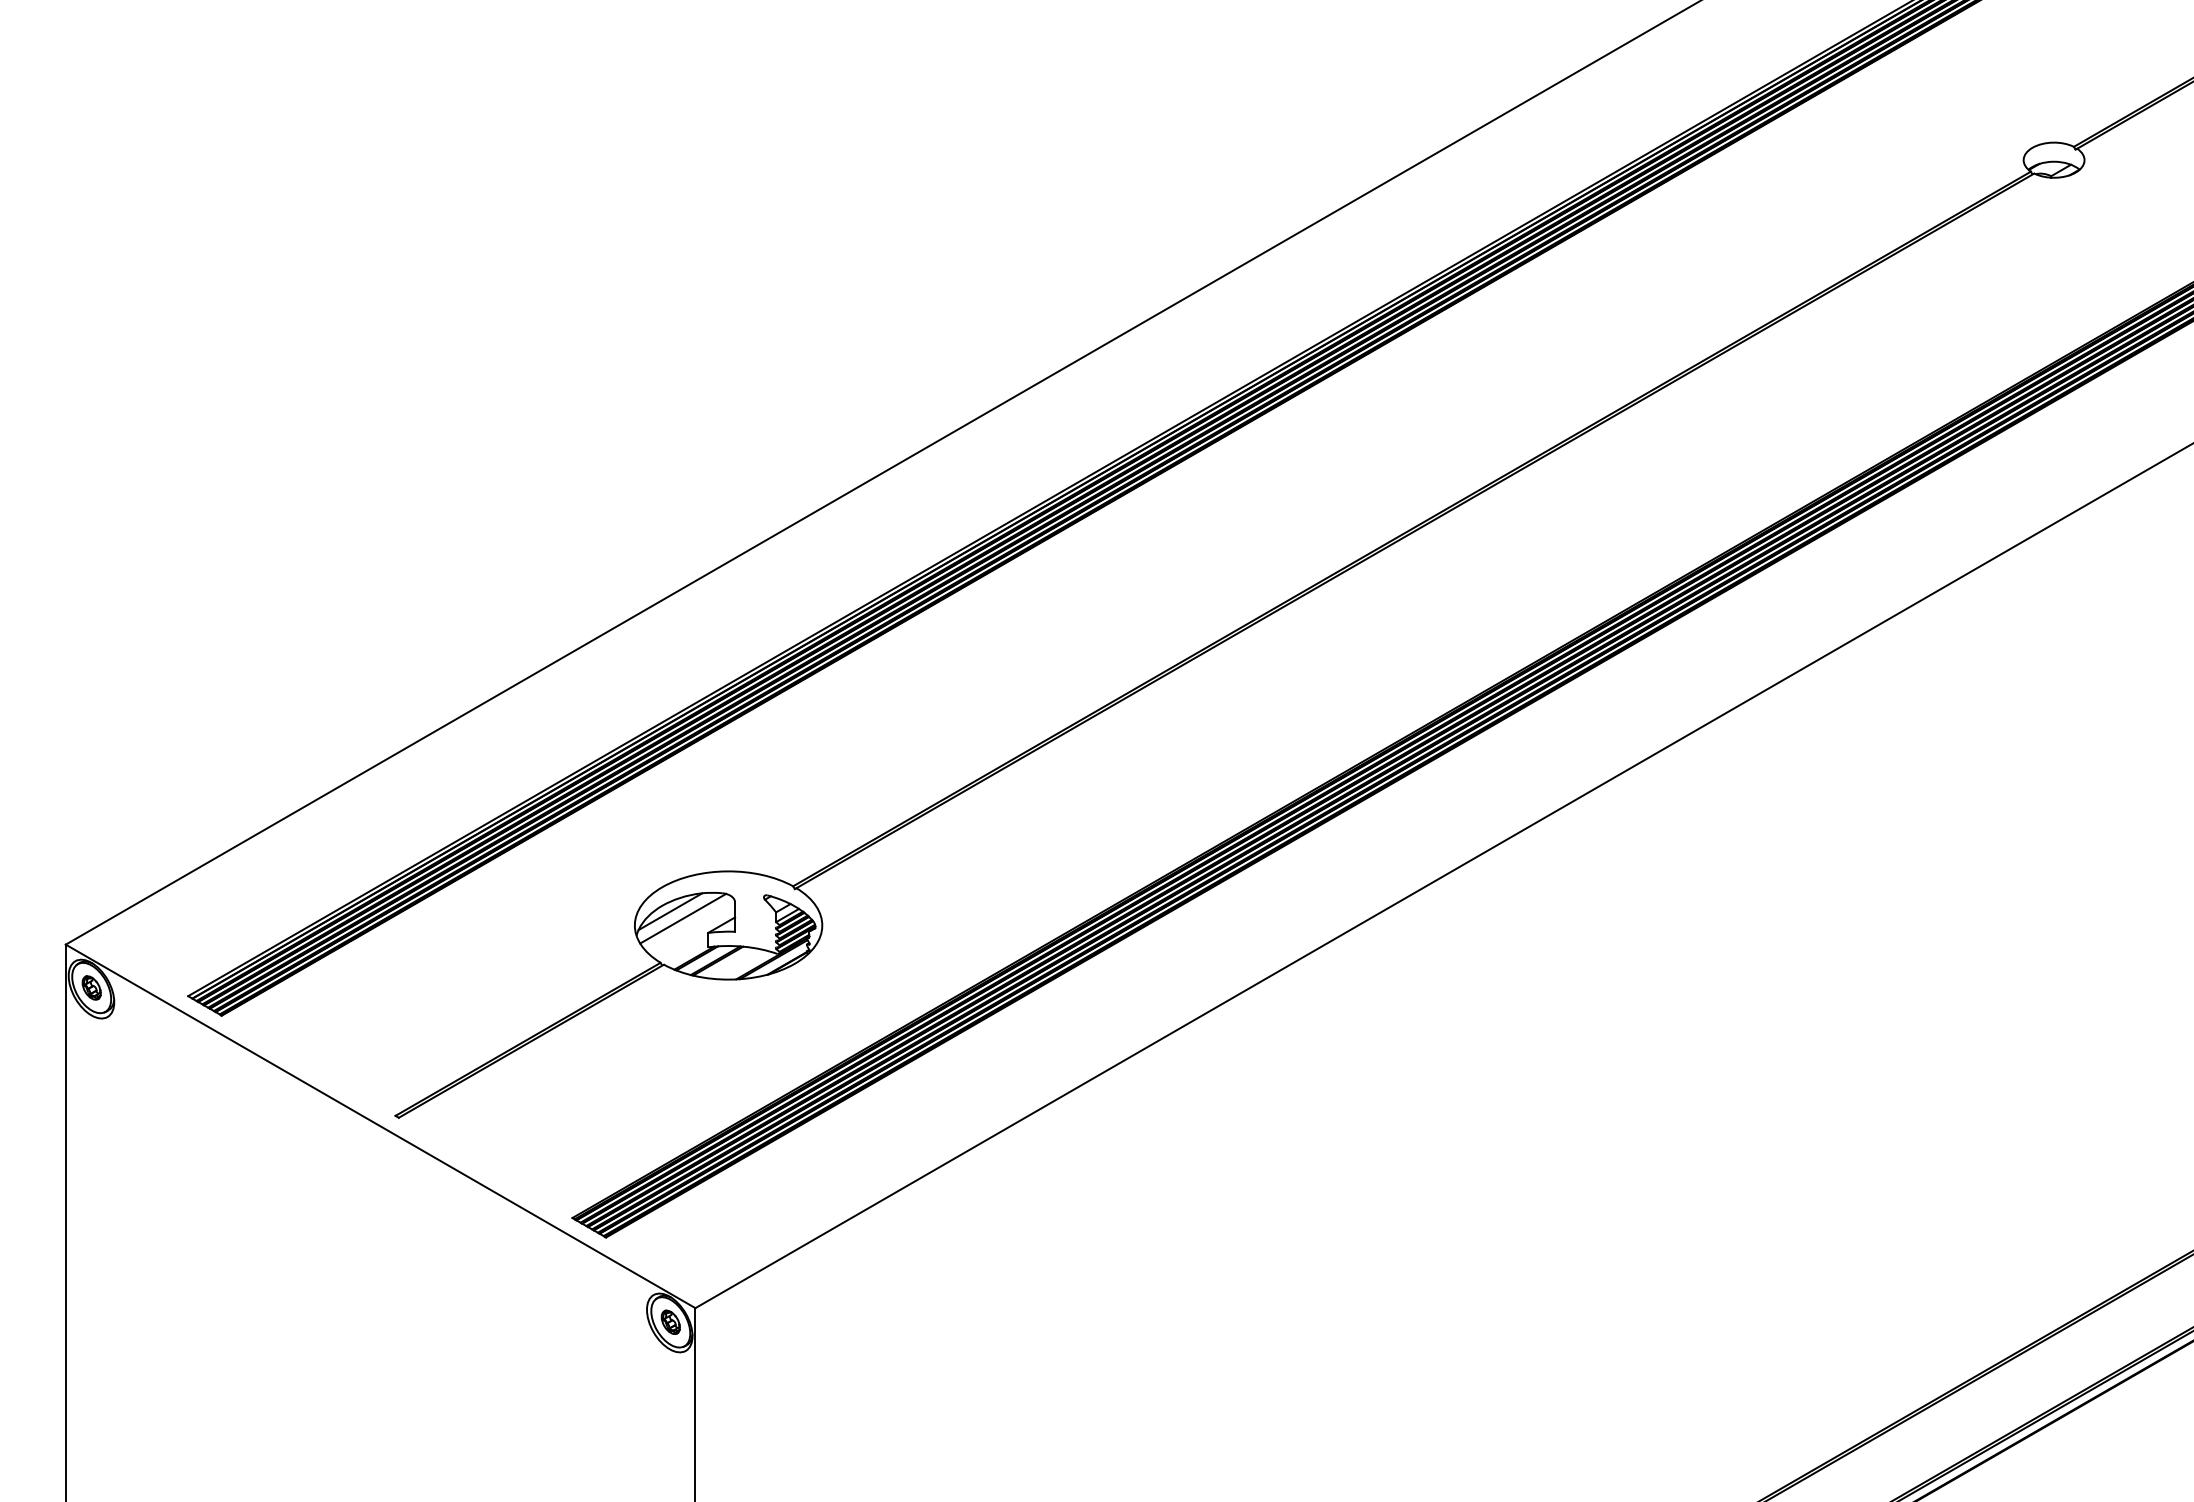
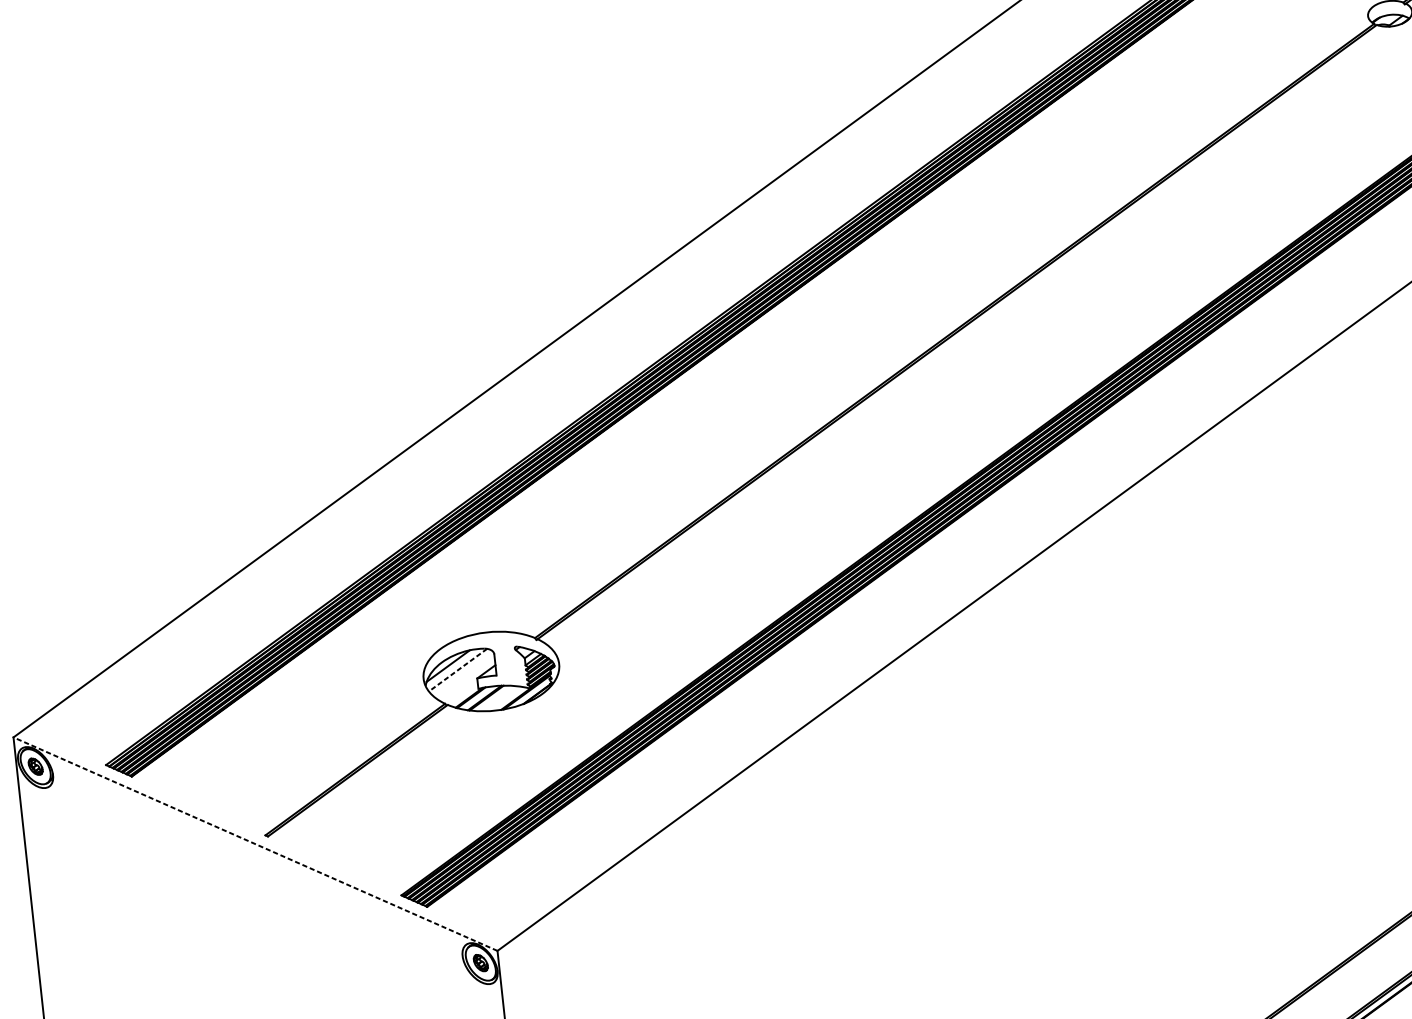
line: (683, 918) -> (458, 669), solid -> dashed
line: (380, 1126) -> (255, 844), solid -> dashed

